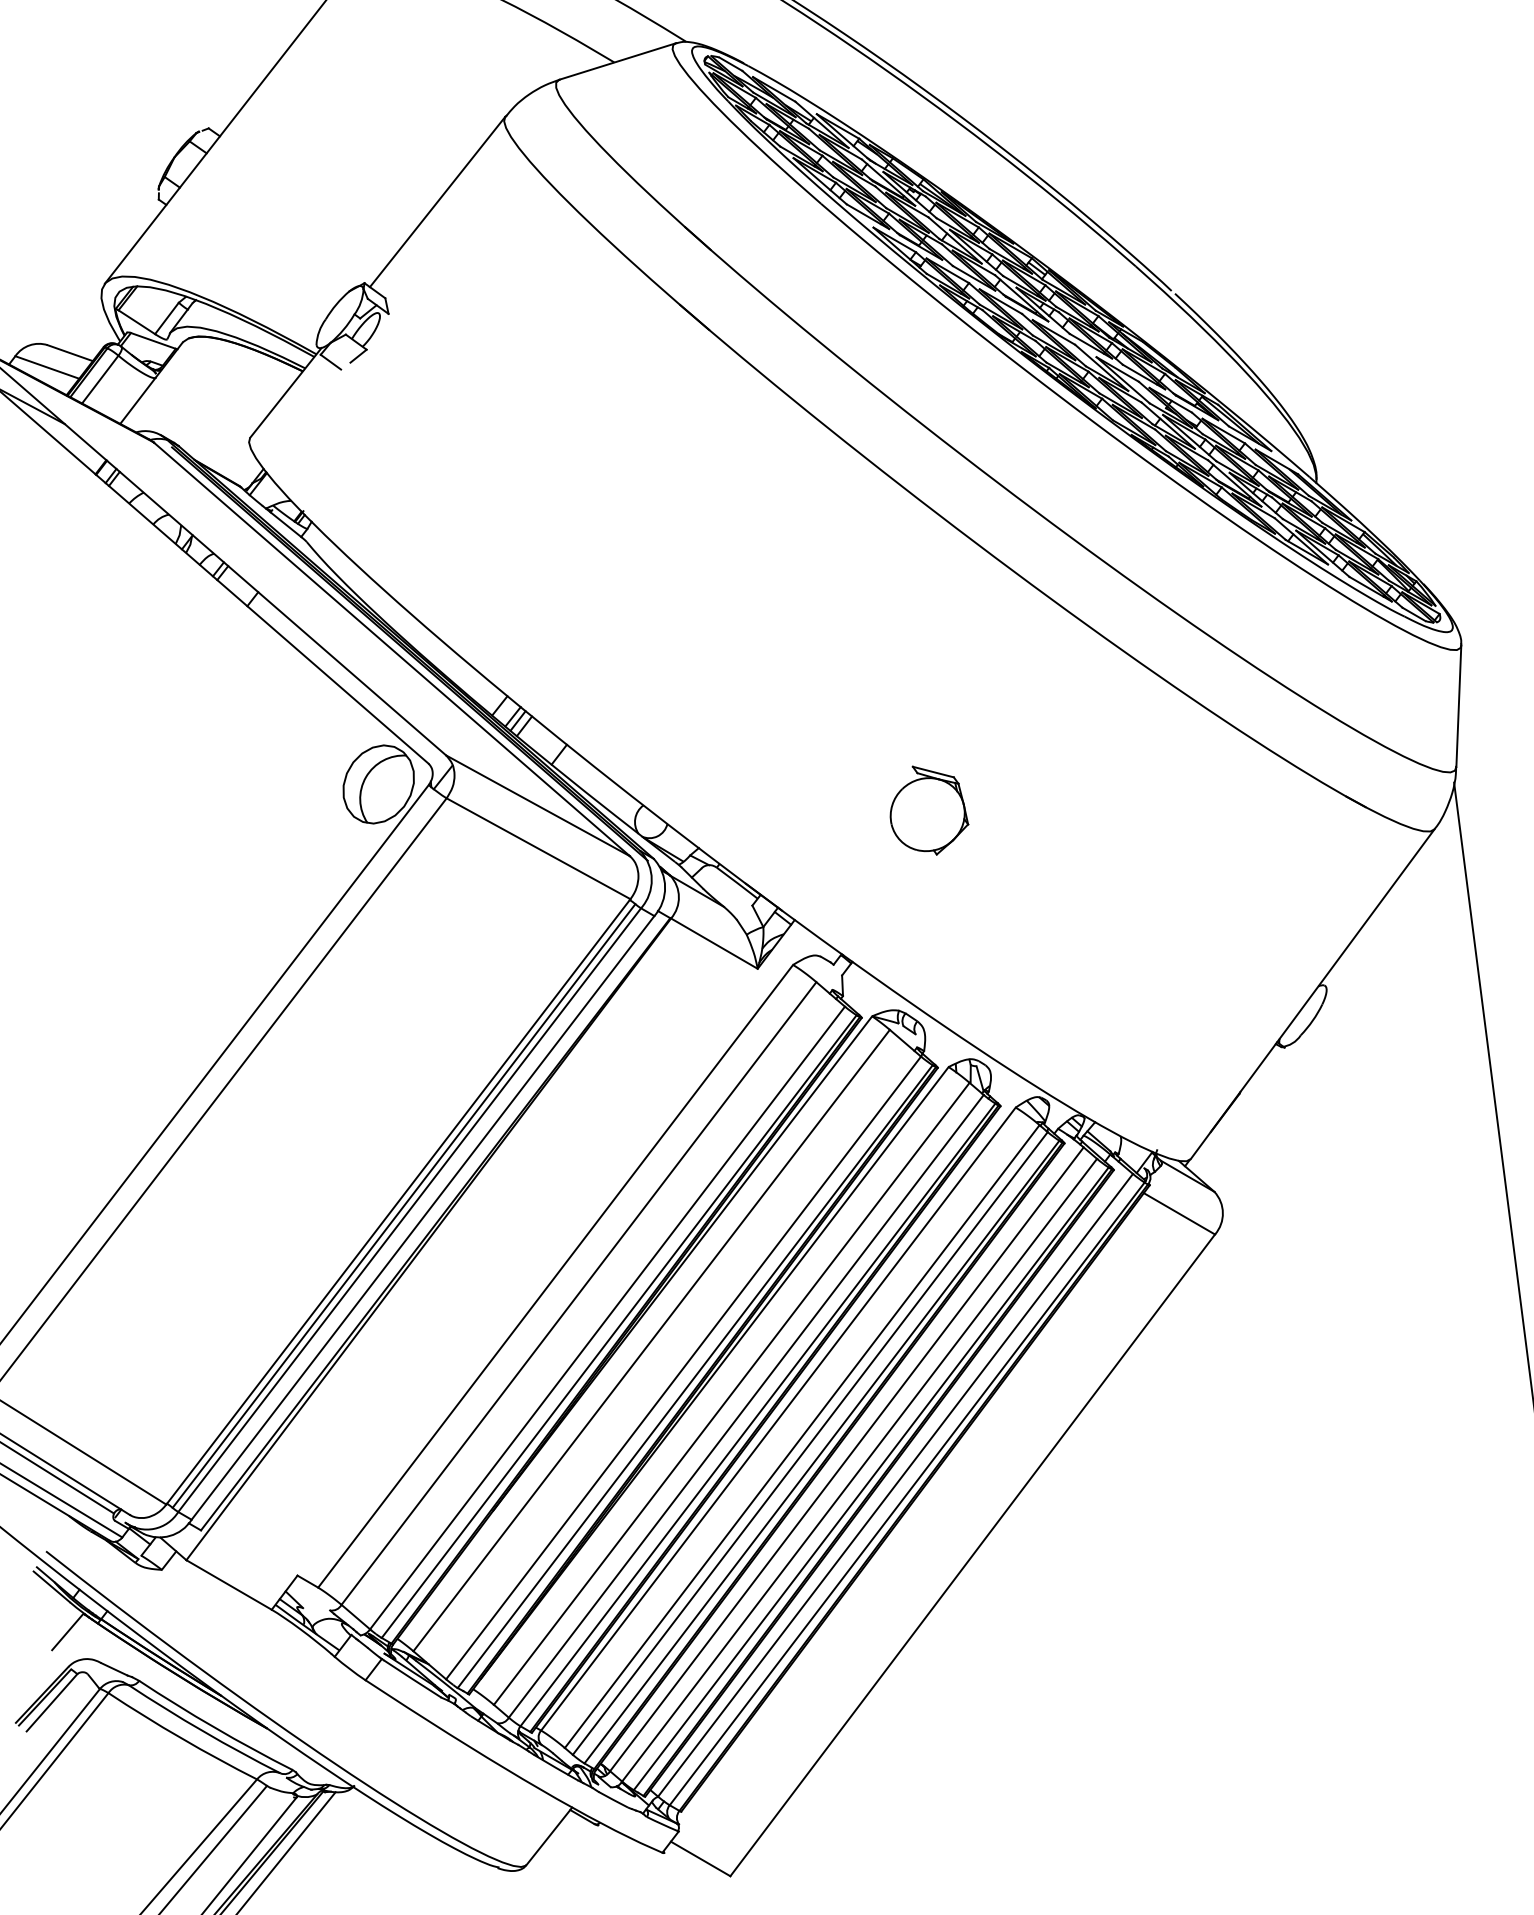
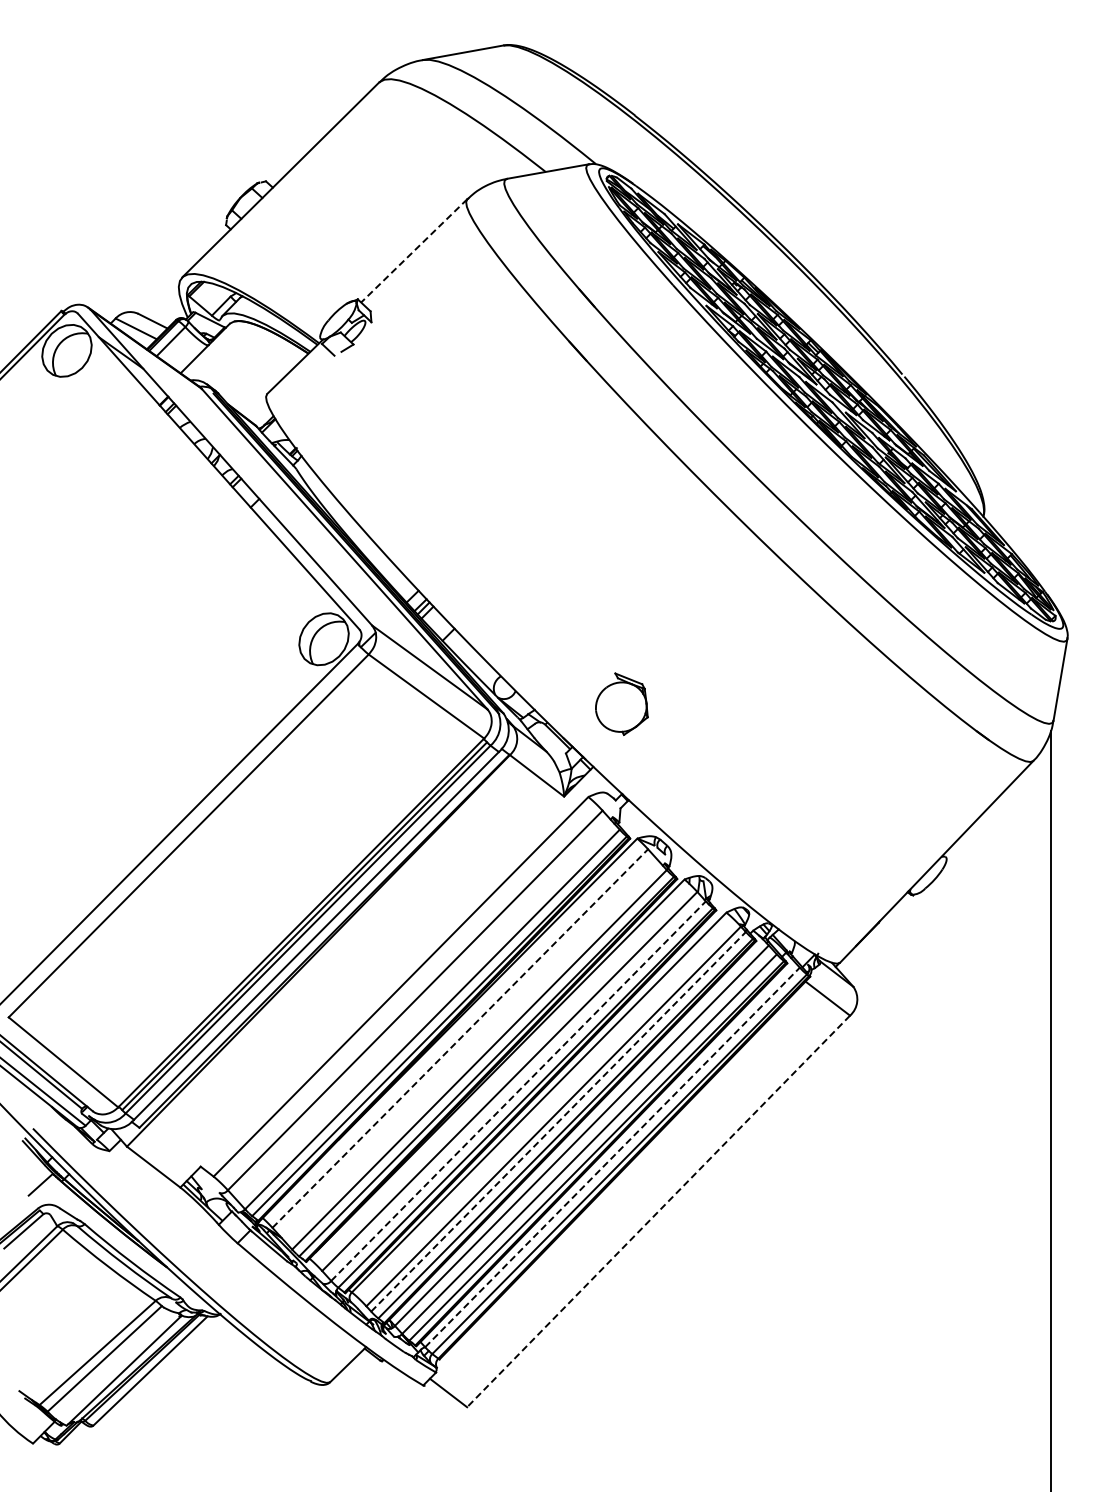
line: (436, 203) -> (413, 251), solid -> dashed
part: (927, 809) -> (621, 703), moved
line: (651, 1340) -> (460, 1038), solid -> dashed
line: (746, 1406) -> (518, 1091), solid -> dashed
line: (810, 1443) -> (558, 1121), solid -> dashed
line: (895, 1485) -> (612, 1157), solid -> dashed
line: (972, 1555) -> (658, 1211), solid -> dashed

